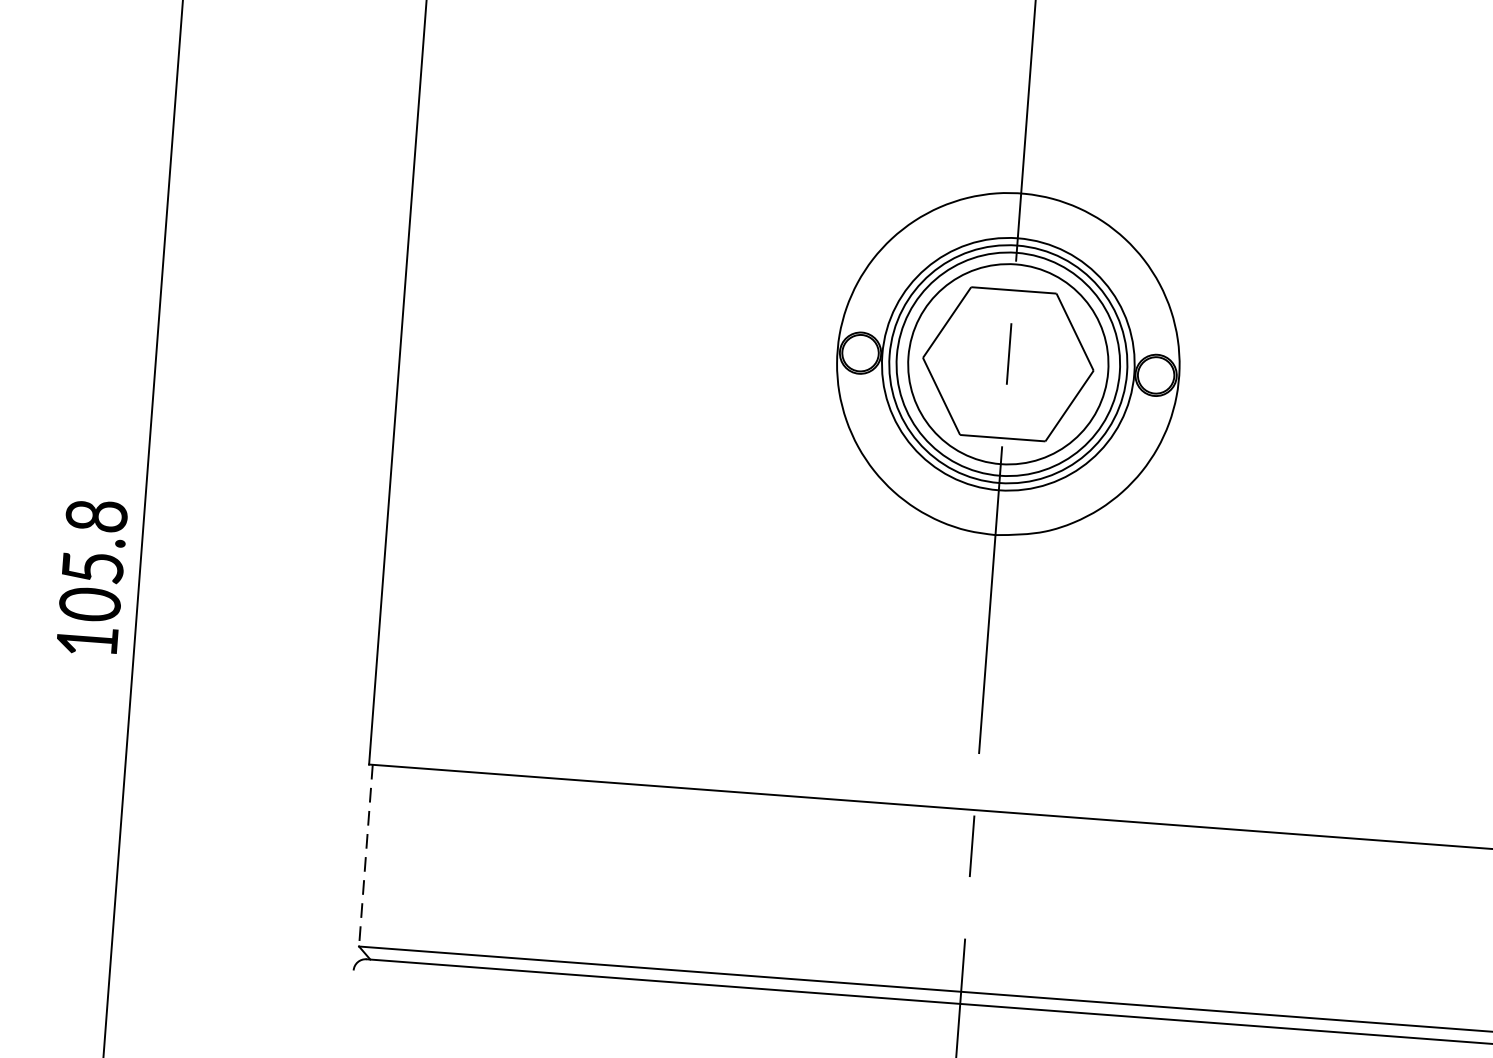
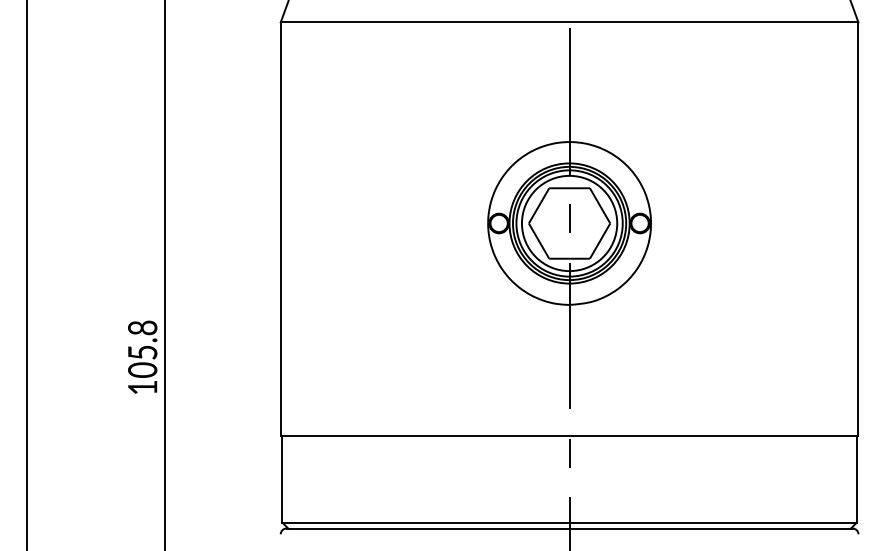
line: (365, 855) -> (282, 479), dashed -> solid

